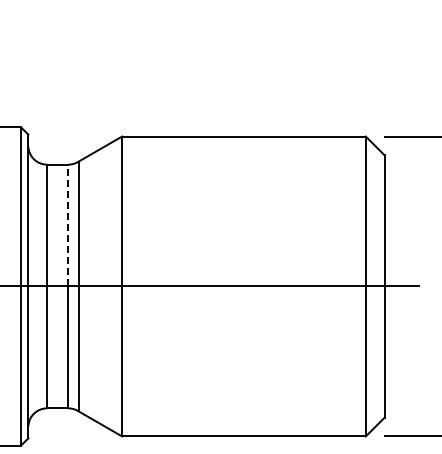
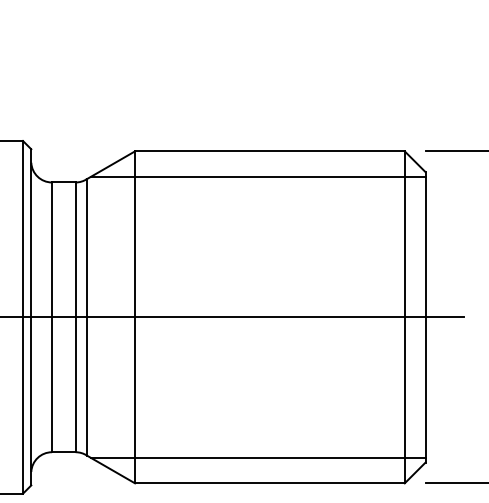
line: (233, 159) -> (258, 176), added
line: (68, 225) -> (75, 249), dashed -> solid
line: (233, 413) -> (258, 457), added

